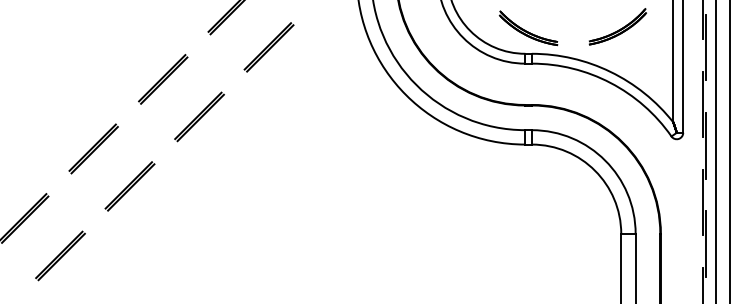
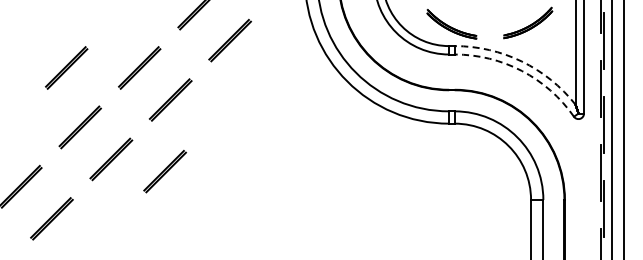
arc: (610, 71) -> (521, 61), solid -> dashed
part: (77, 78) -> (66, 67), added
arc: (610, 83) -> (521, 71), solid -> dashed
part: (192, 200) -> (164, 171), added

